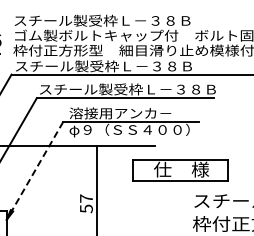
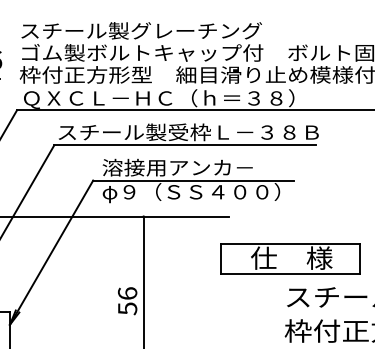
text: (139, 20) -> (205, 30), スチール製受枠Ｌ－３８Ｂ -> スチール製グレーチング
text: (107, 66) -> (158, 98), スチール製受枠Ｌ－３８Ｂ -> ＱＸＣＬ－ＨＣ（ｈ＝３８）
part: (180, 170) -> (290, 259), moved
line: (34, 171) -> (50, 253), dashed -> solid
text: (85, 198) -> (126, 293), 57 -> 56

